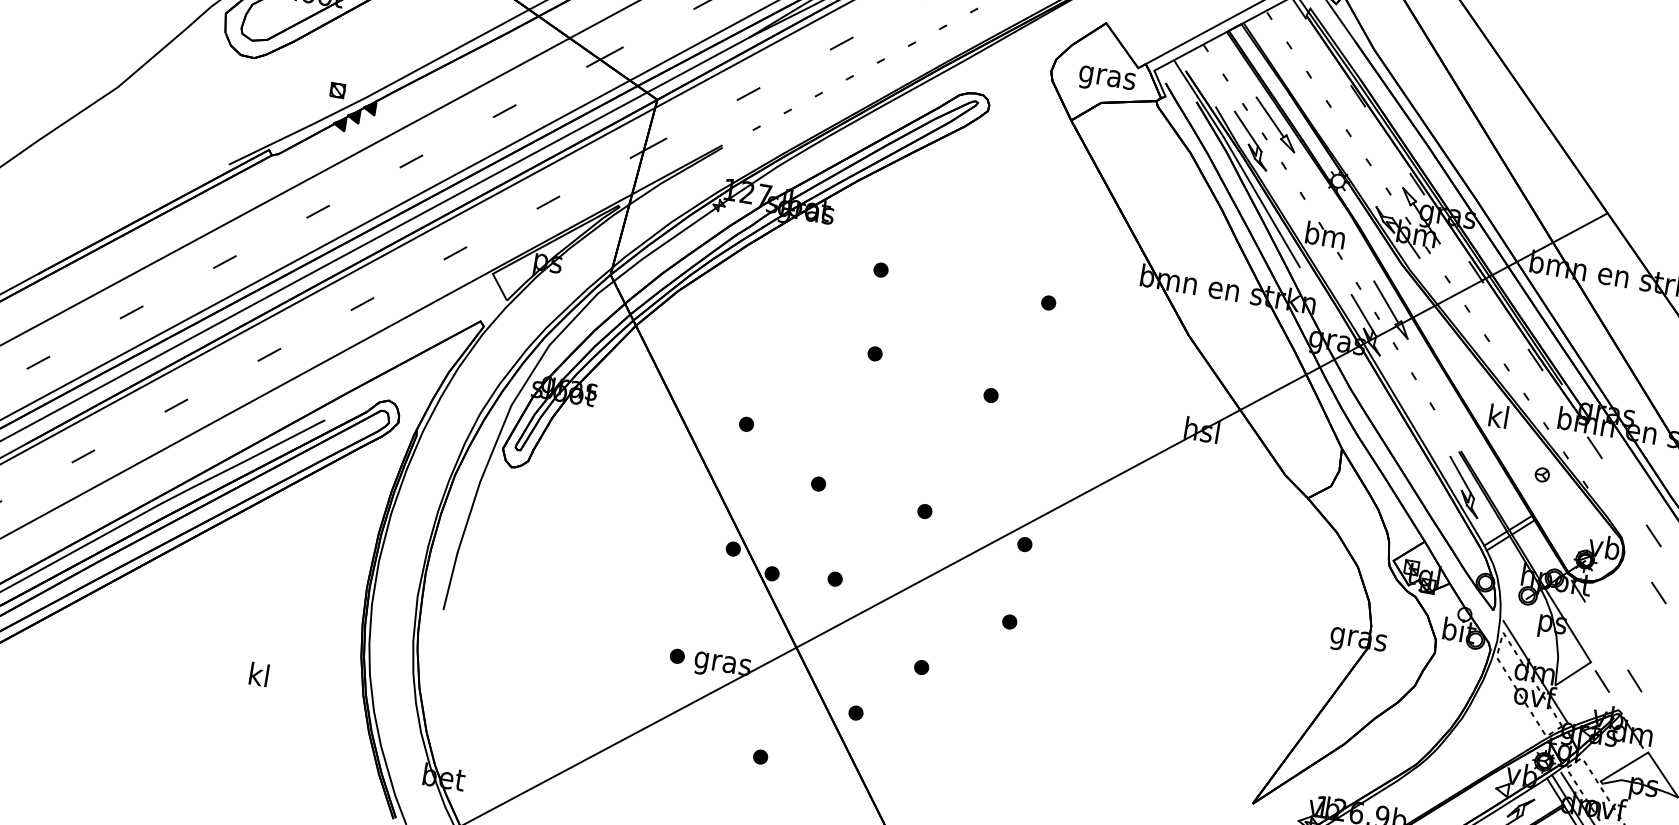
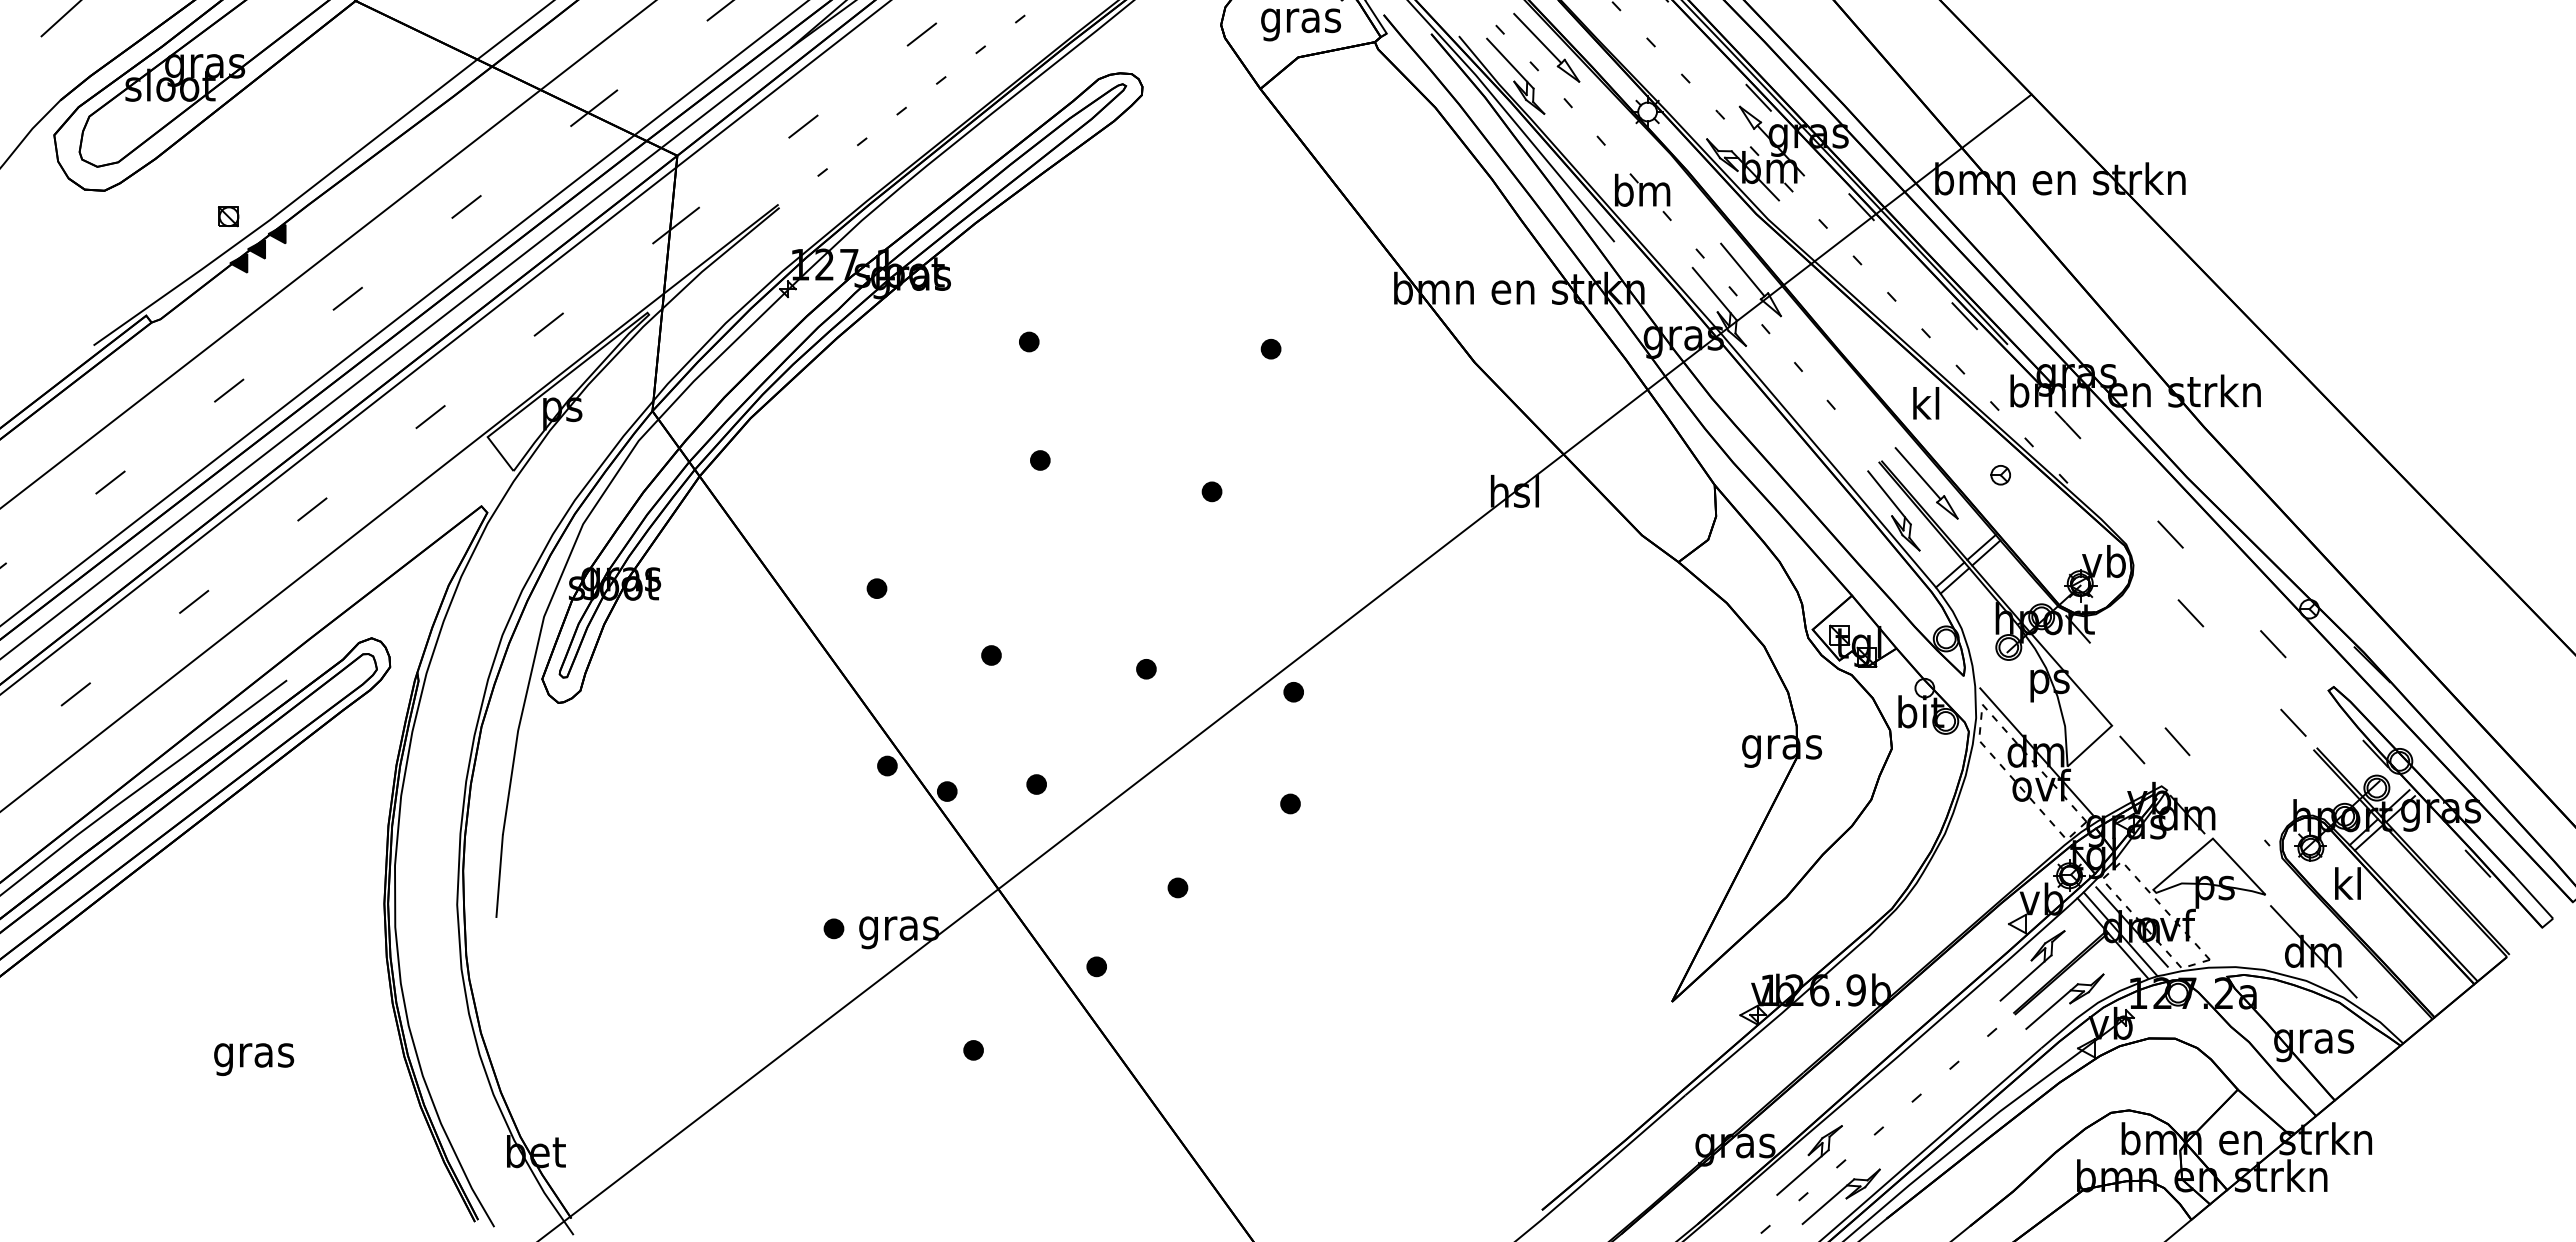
part: (1489, 472) -> (1926, 483), added
text: (259, 677) -> (254, 1055), kl -> gras

